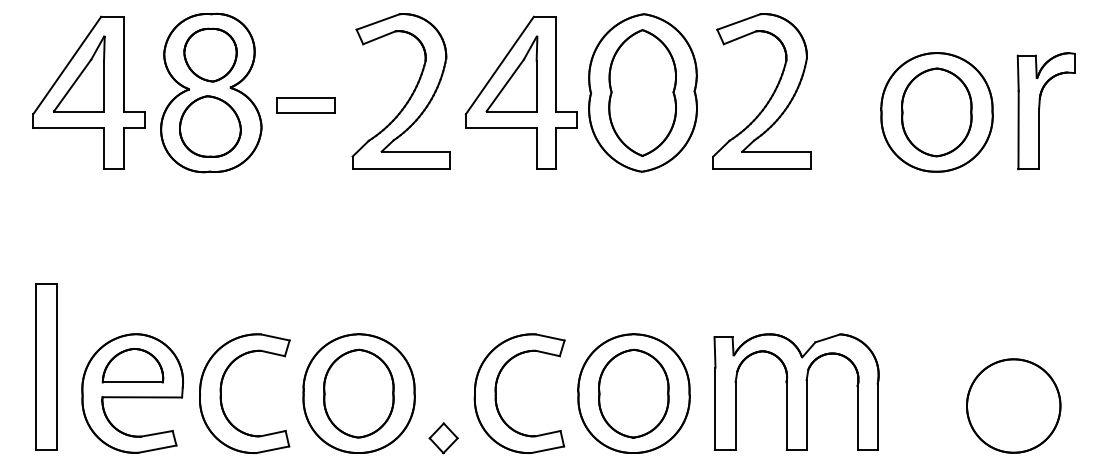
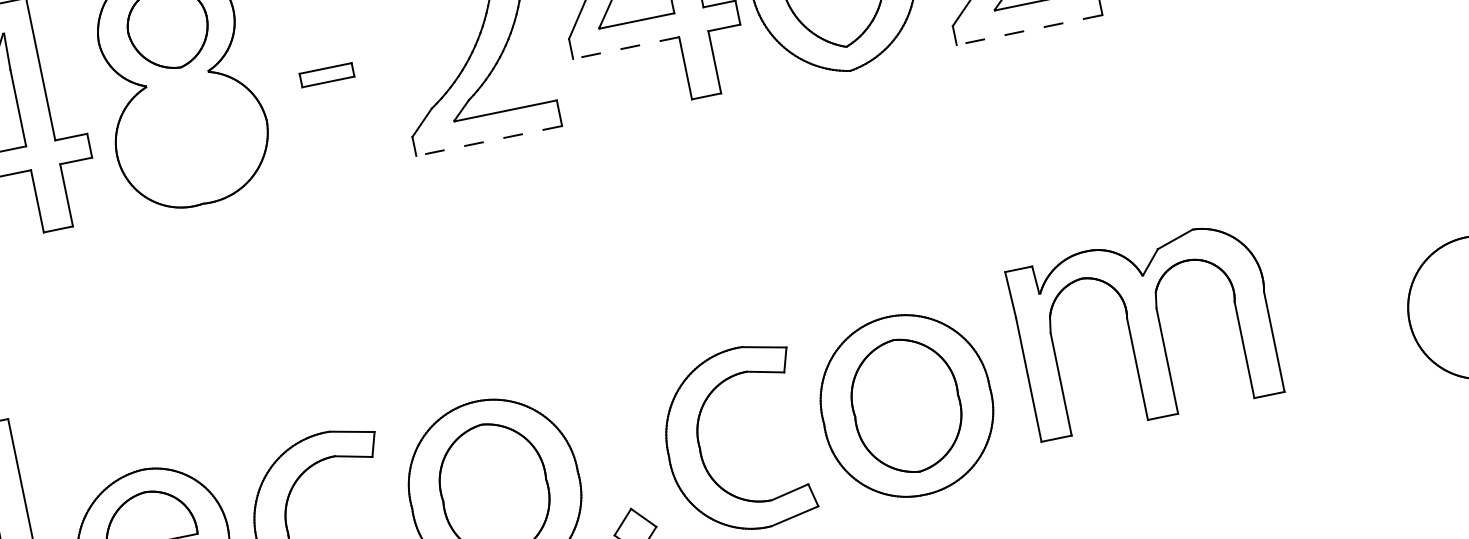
part: (305, 105) -> (326, 75), size x0.6
part: (210, 126) -> (190, 135), removed
line: (500, 127) -> (625, 48), solid -> dashed
line: (401, 169) -> (489, 141), solid -> dashed
line: (761, 169) -> (1028, 30), solid -> dashed
part: (796, 391) -> (1144, 328), moved

